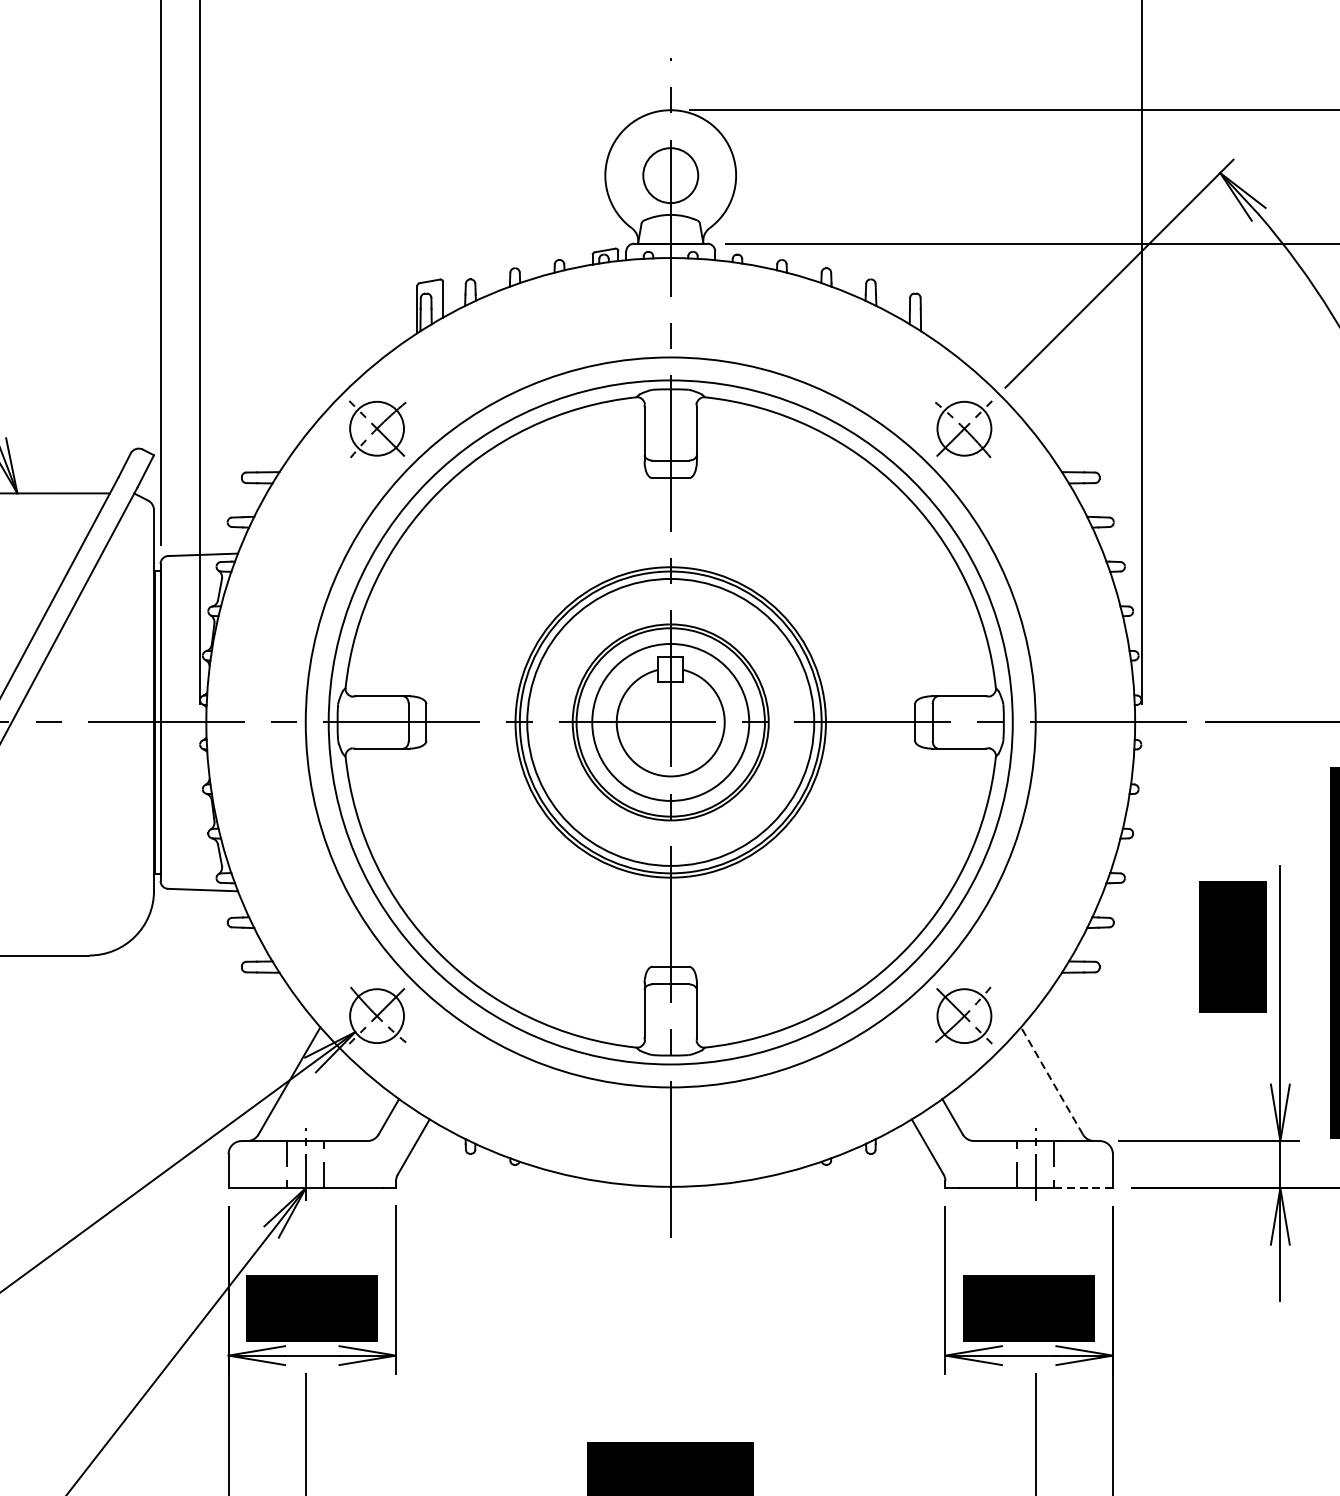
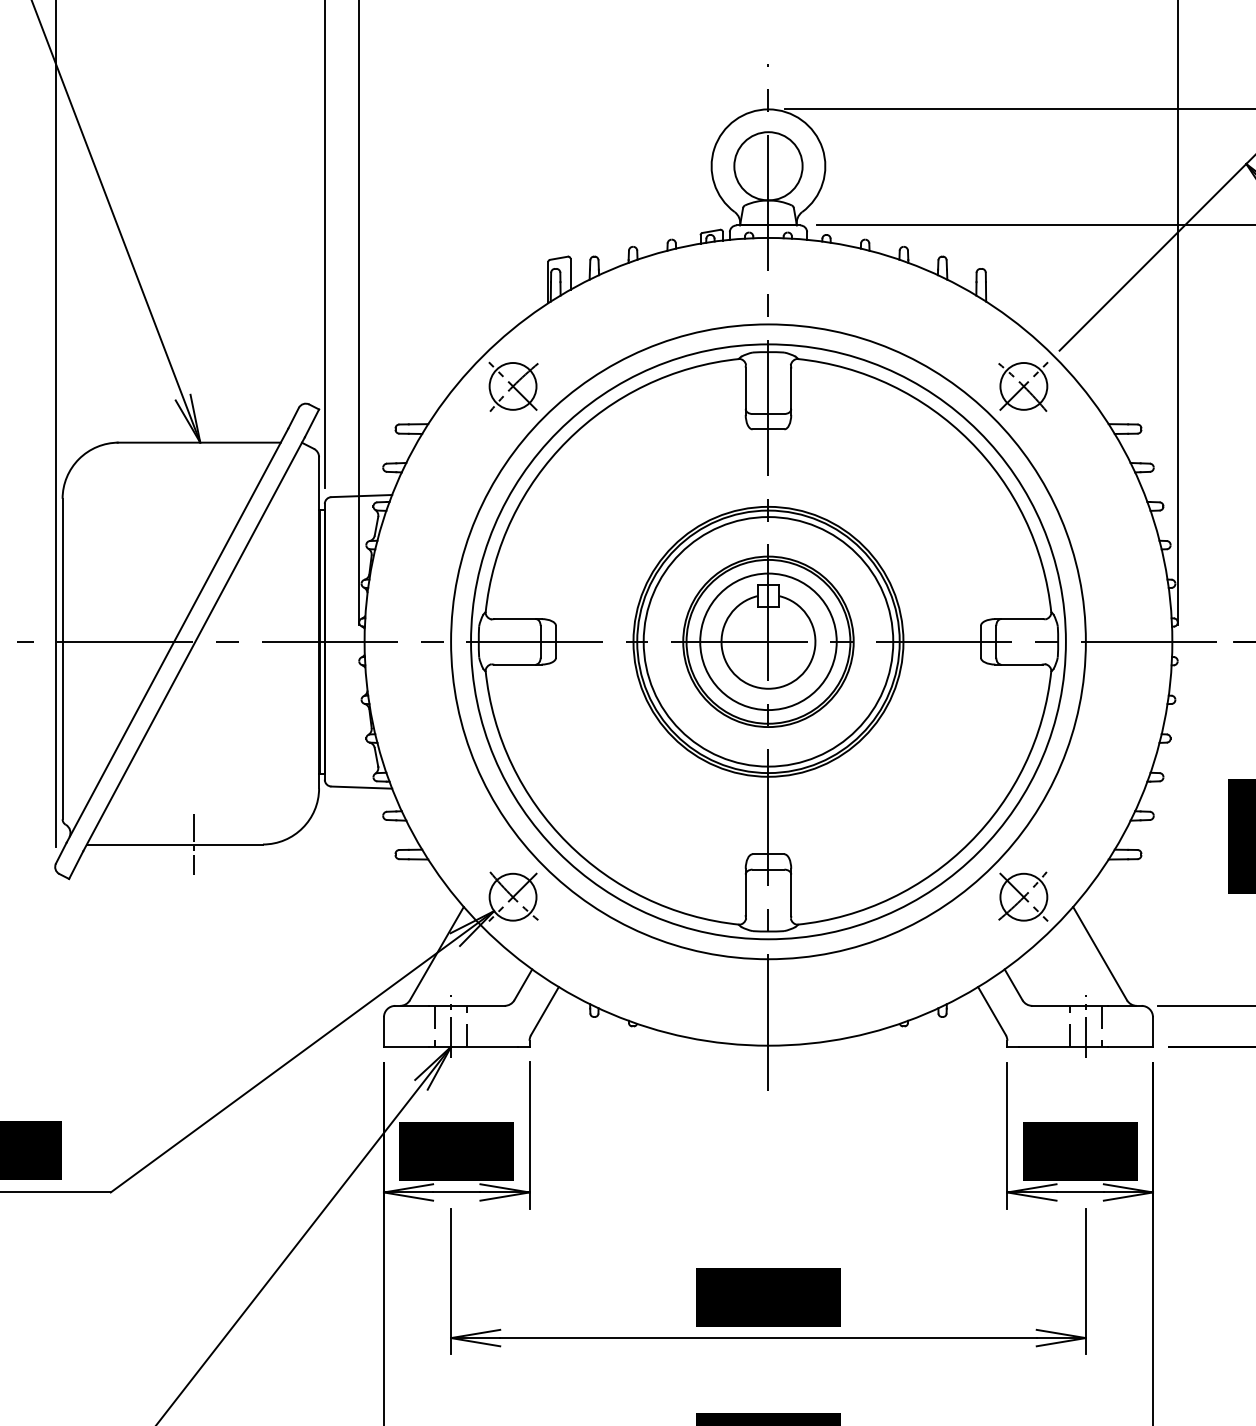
circle: (670, 175) -> (768, 166), size x1.43
line: (9, 955) -> (193, 844), added
line: (1052, 1080) -> (1100, 953), dashed -> solid
line: (1087, 1187) -> (1130, 1046), dashed -> solid

